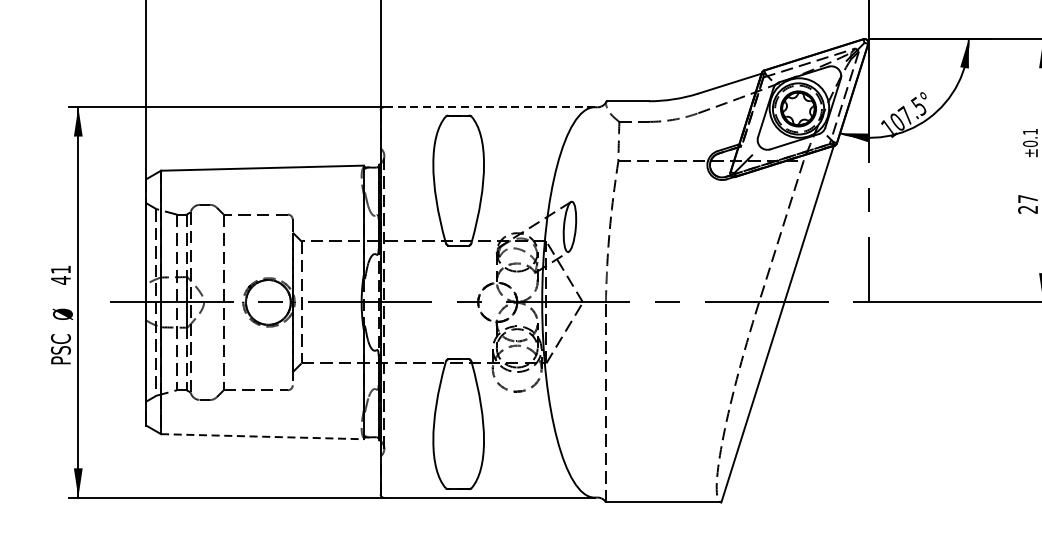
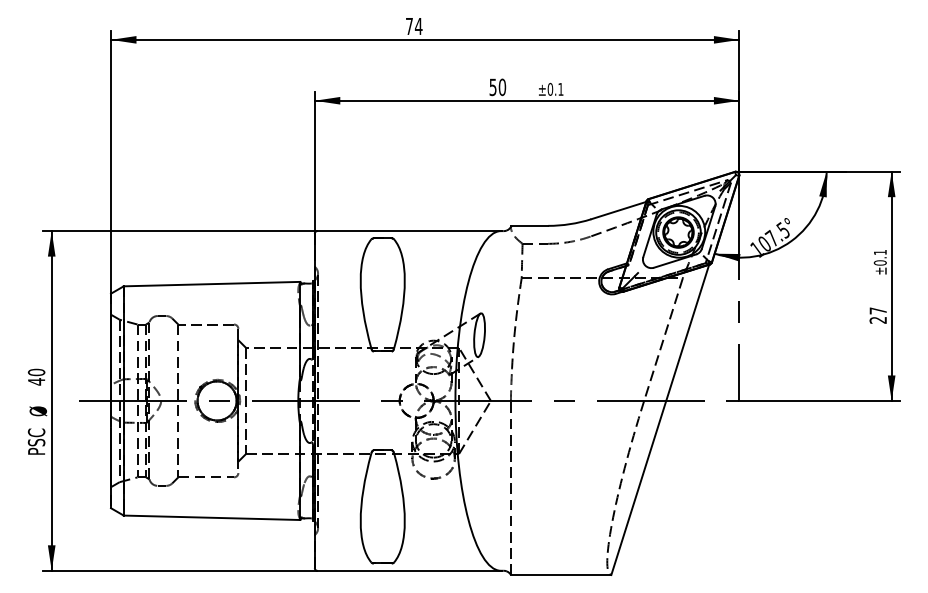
line: (489, 107) -> (409, 231), dashed -> solid
text: (60, 269) -> (36, 372), 41 -> 40
line: (263, 436) -> (212, 517), dashed -> solid

